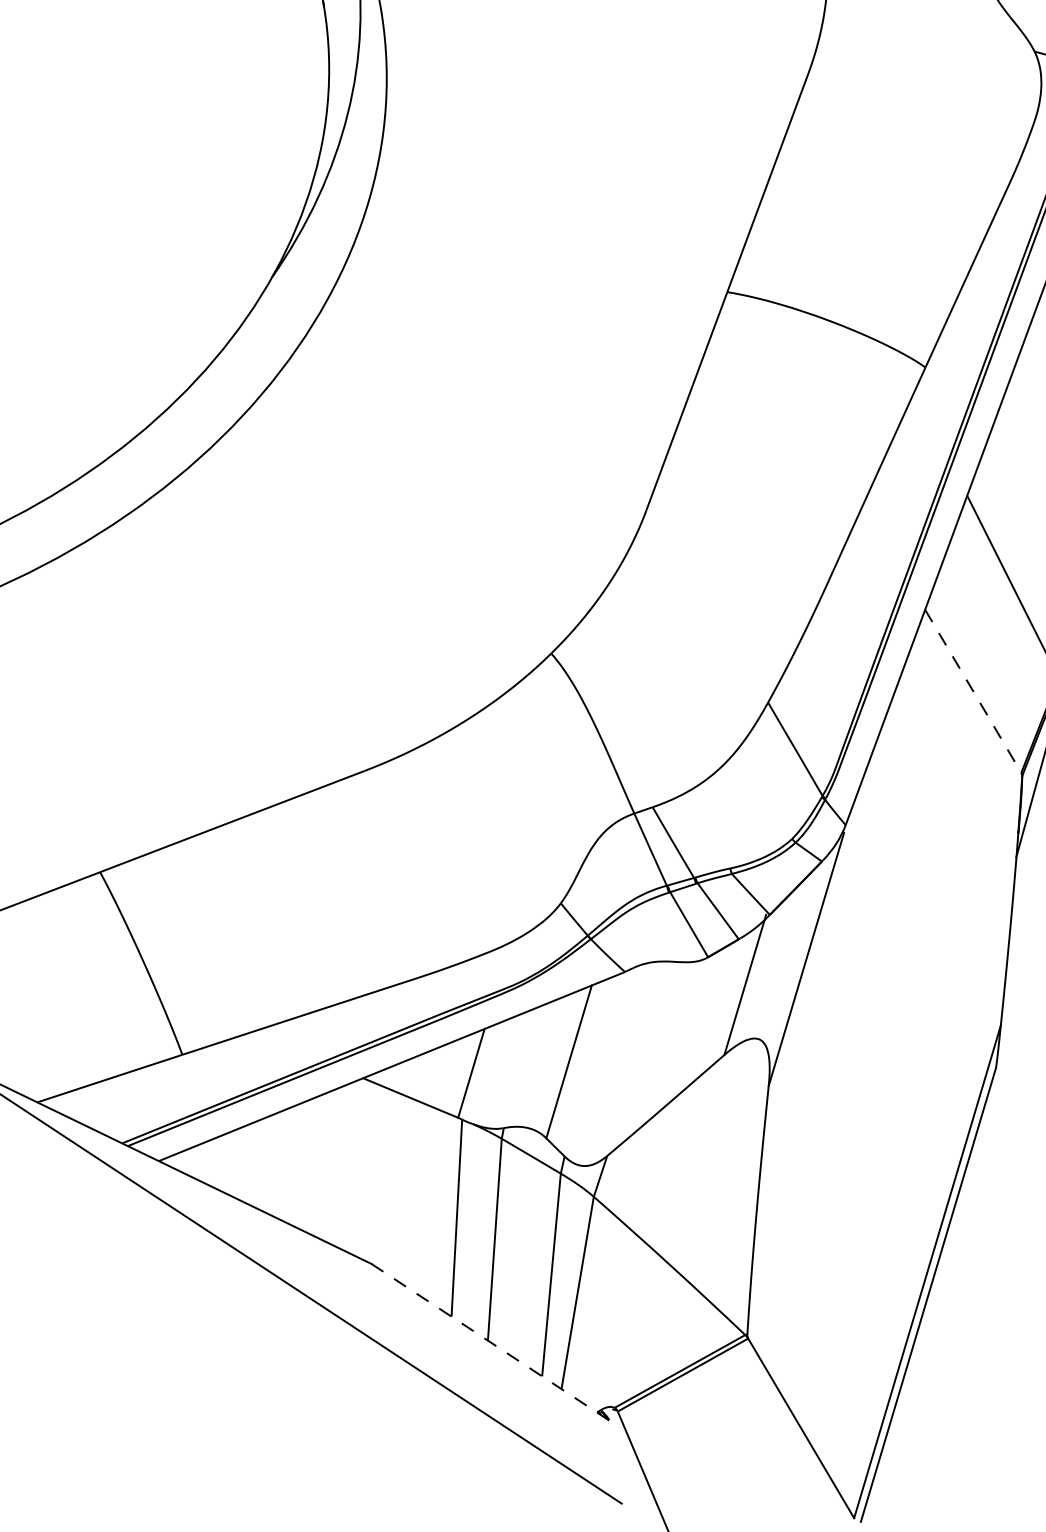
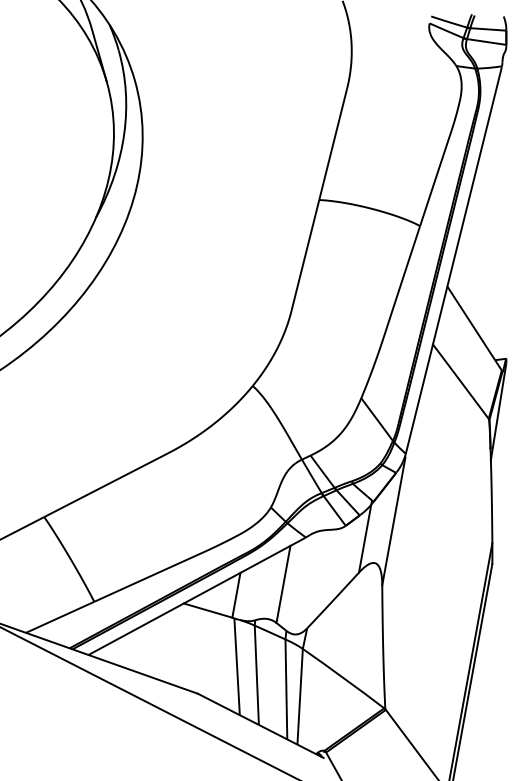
line: (972, 690) -> (460, 381), dashed -> solid
line: (491, 1342) -> (260, 725), dashed -> solid

